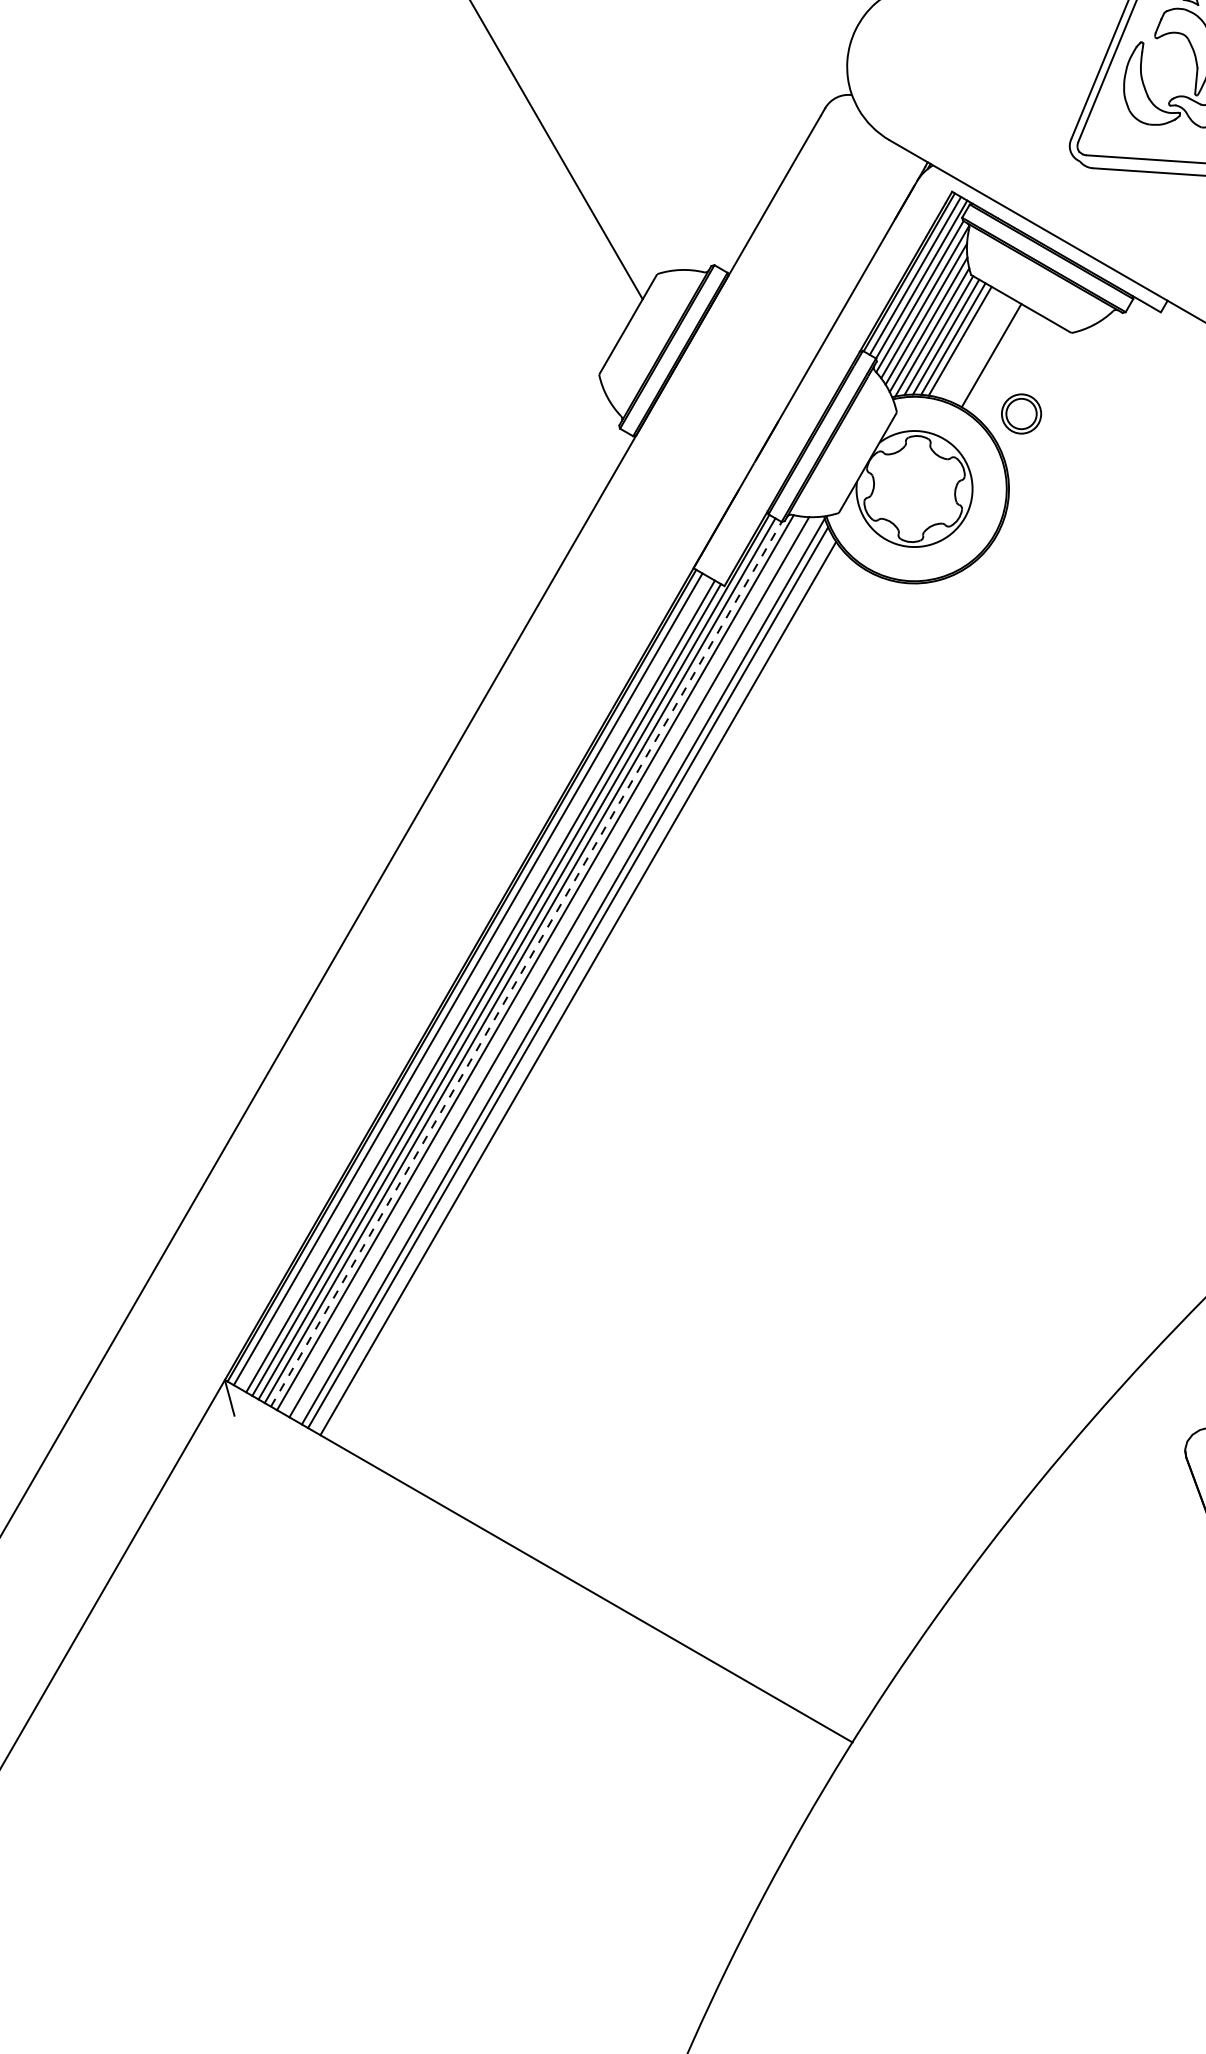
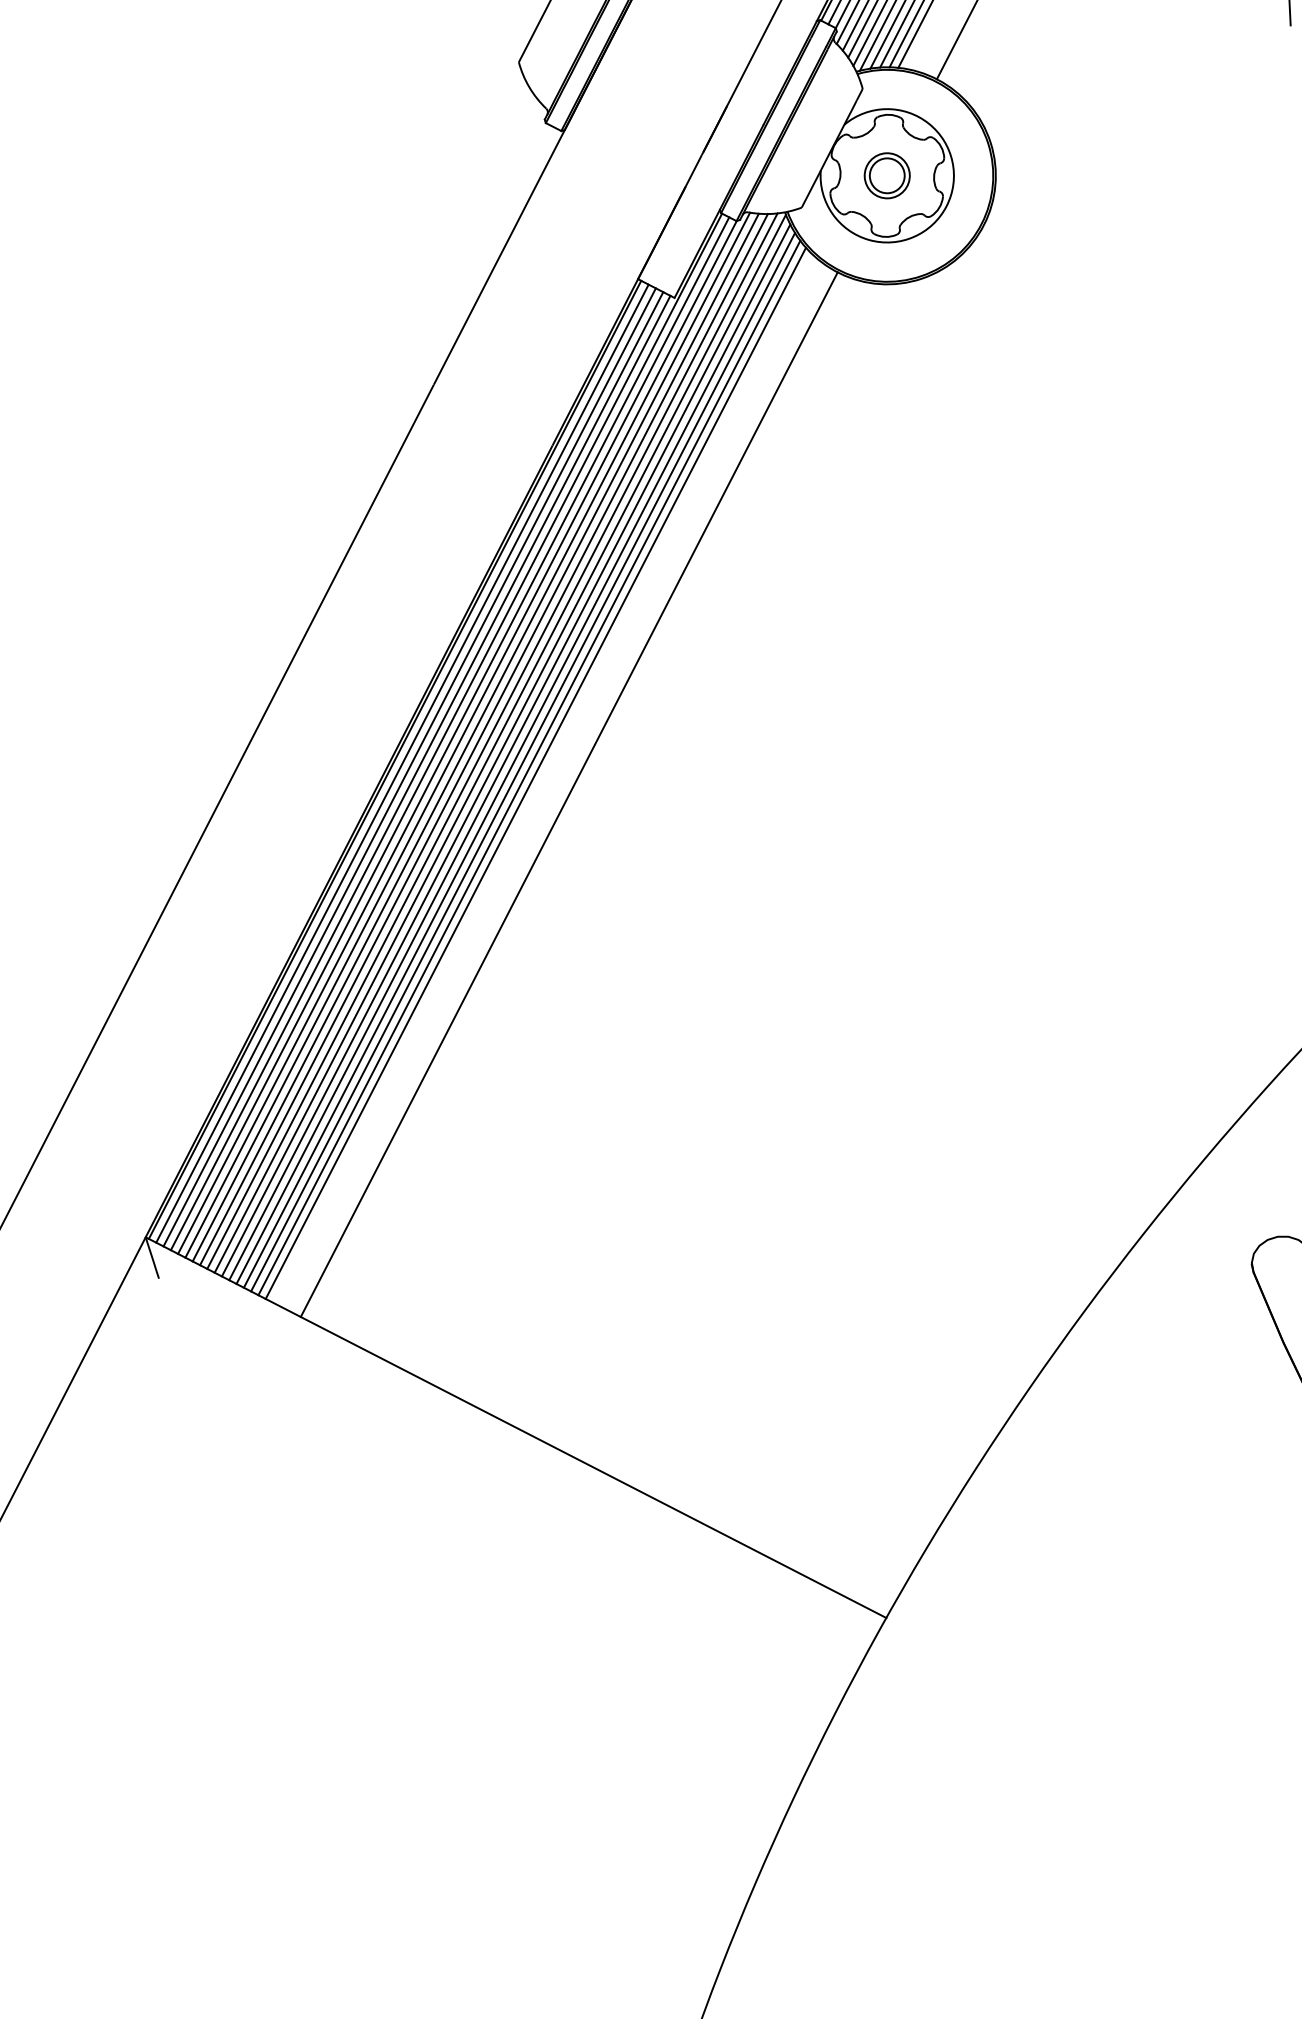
part: (1021, 413) -> (887, 175), moved
line: (526, 964) -> (468, 743), dashed -> solid
line: (542, 964) -> (486, 742), added
line: (556, 968) -> (503, 746), added
line: (474, 982) -> (409, 766), added
line: (572, 982) -> (522, 761), added
line: (583, 993) -> (535, 773), added
line: (611, 1012) -> (568, 793), added

